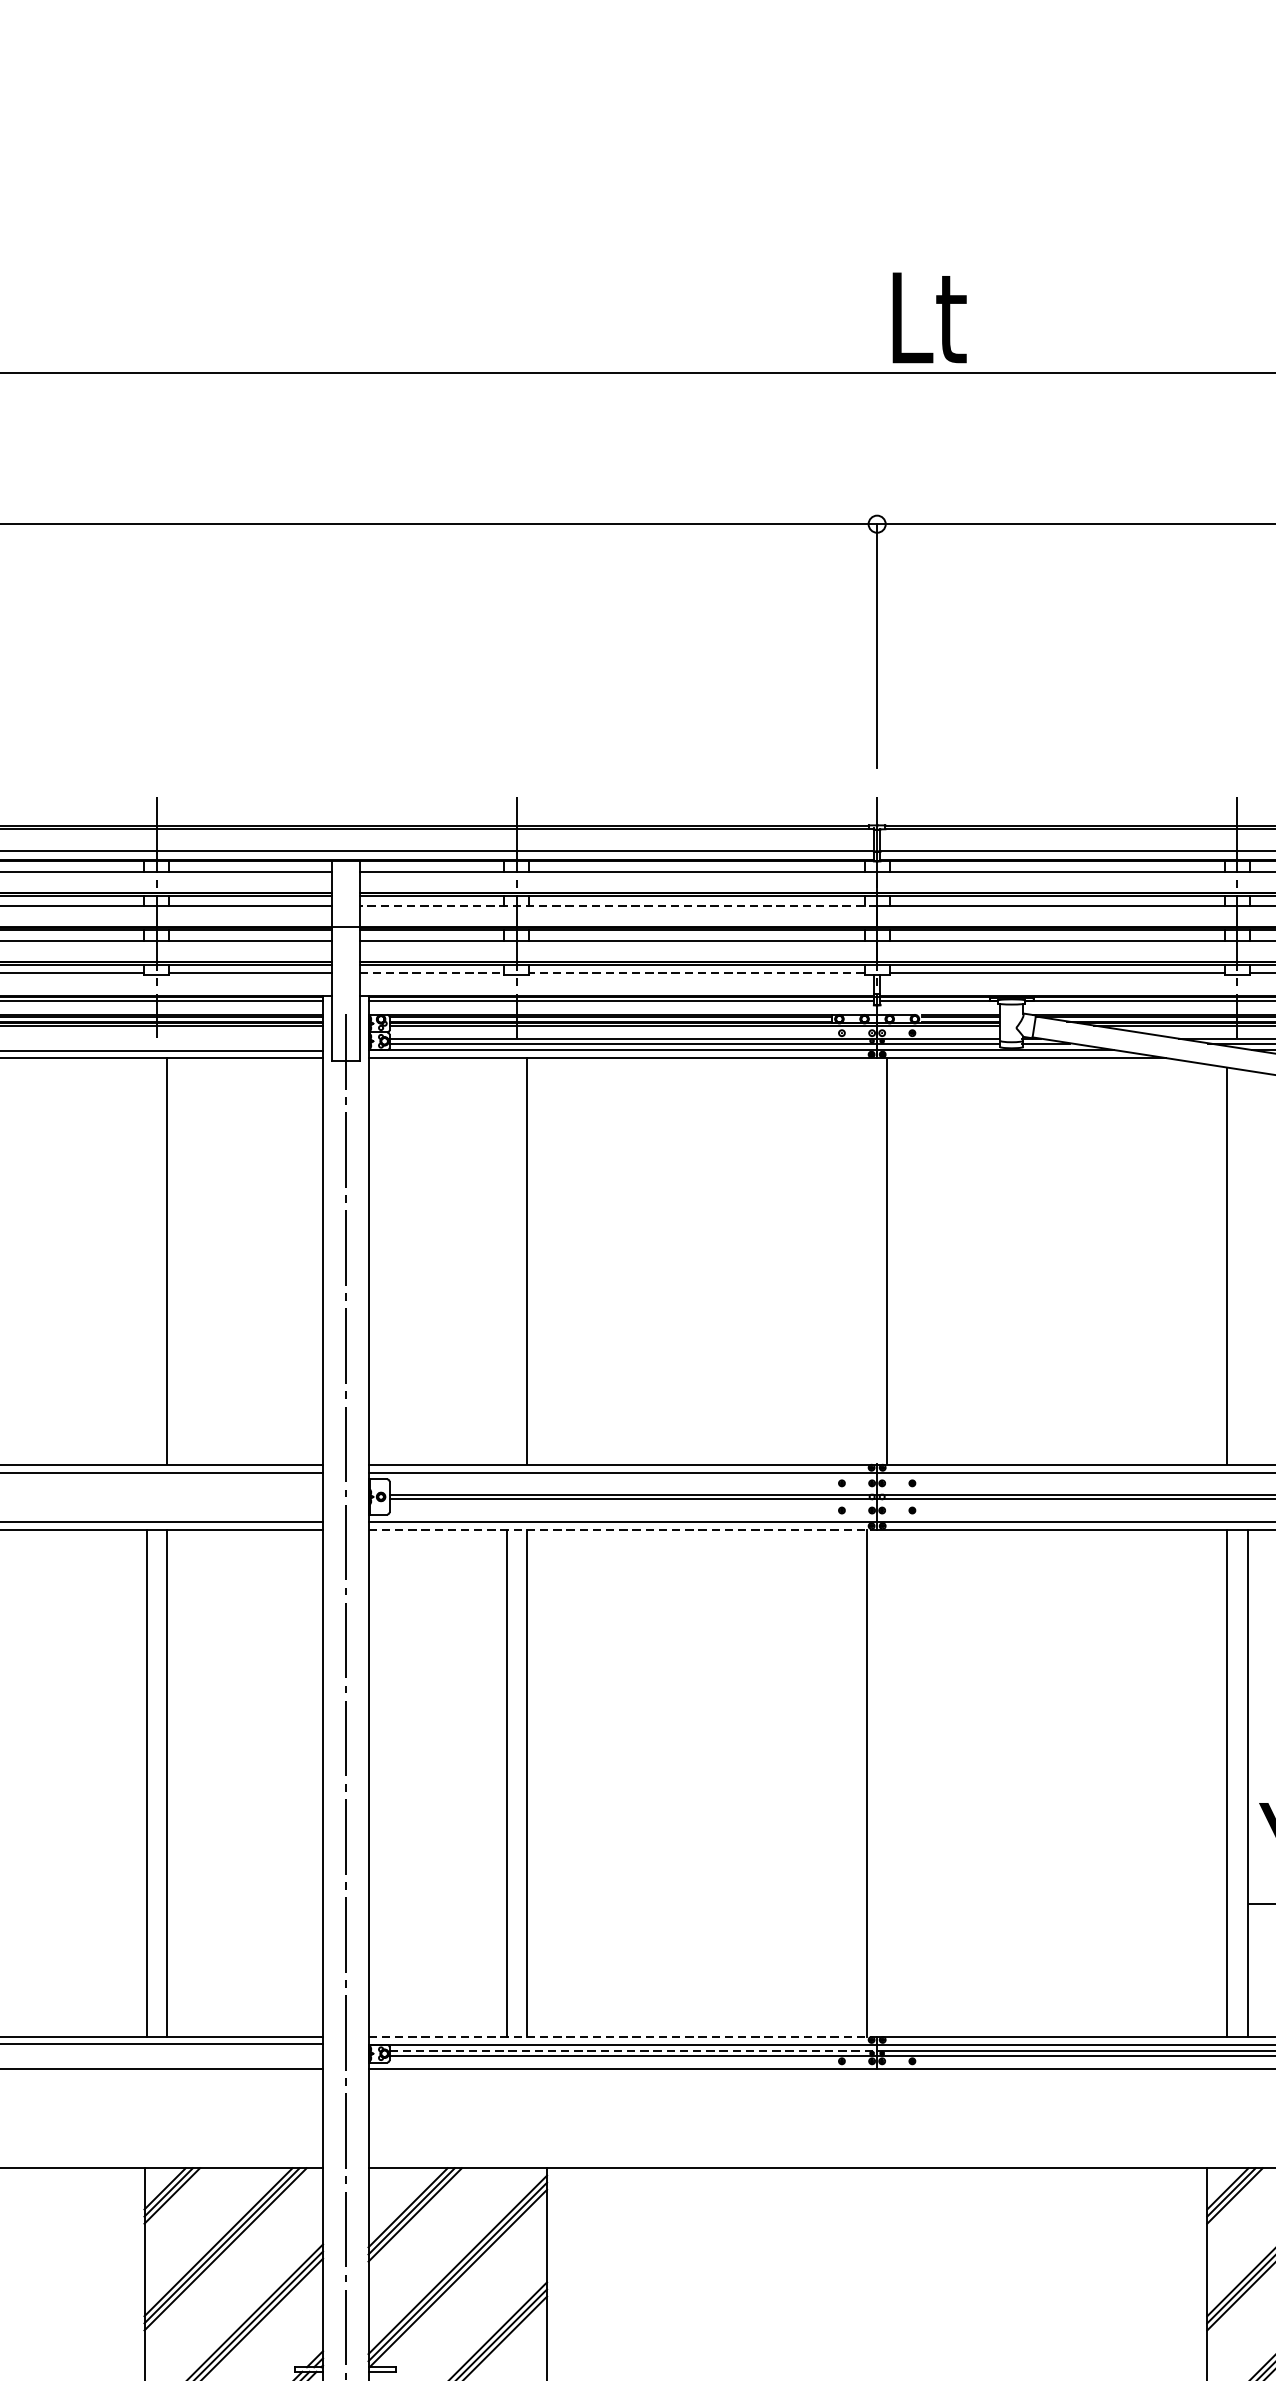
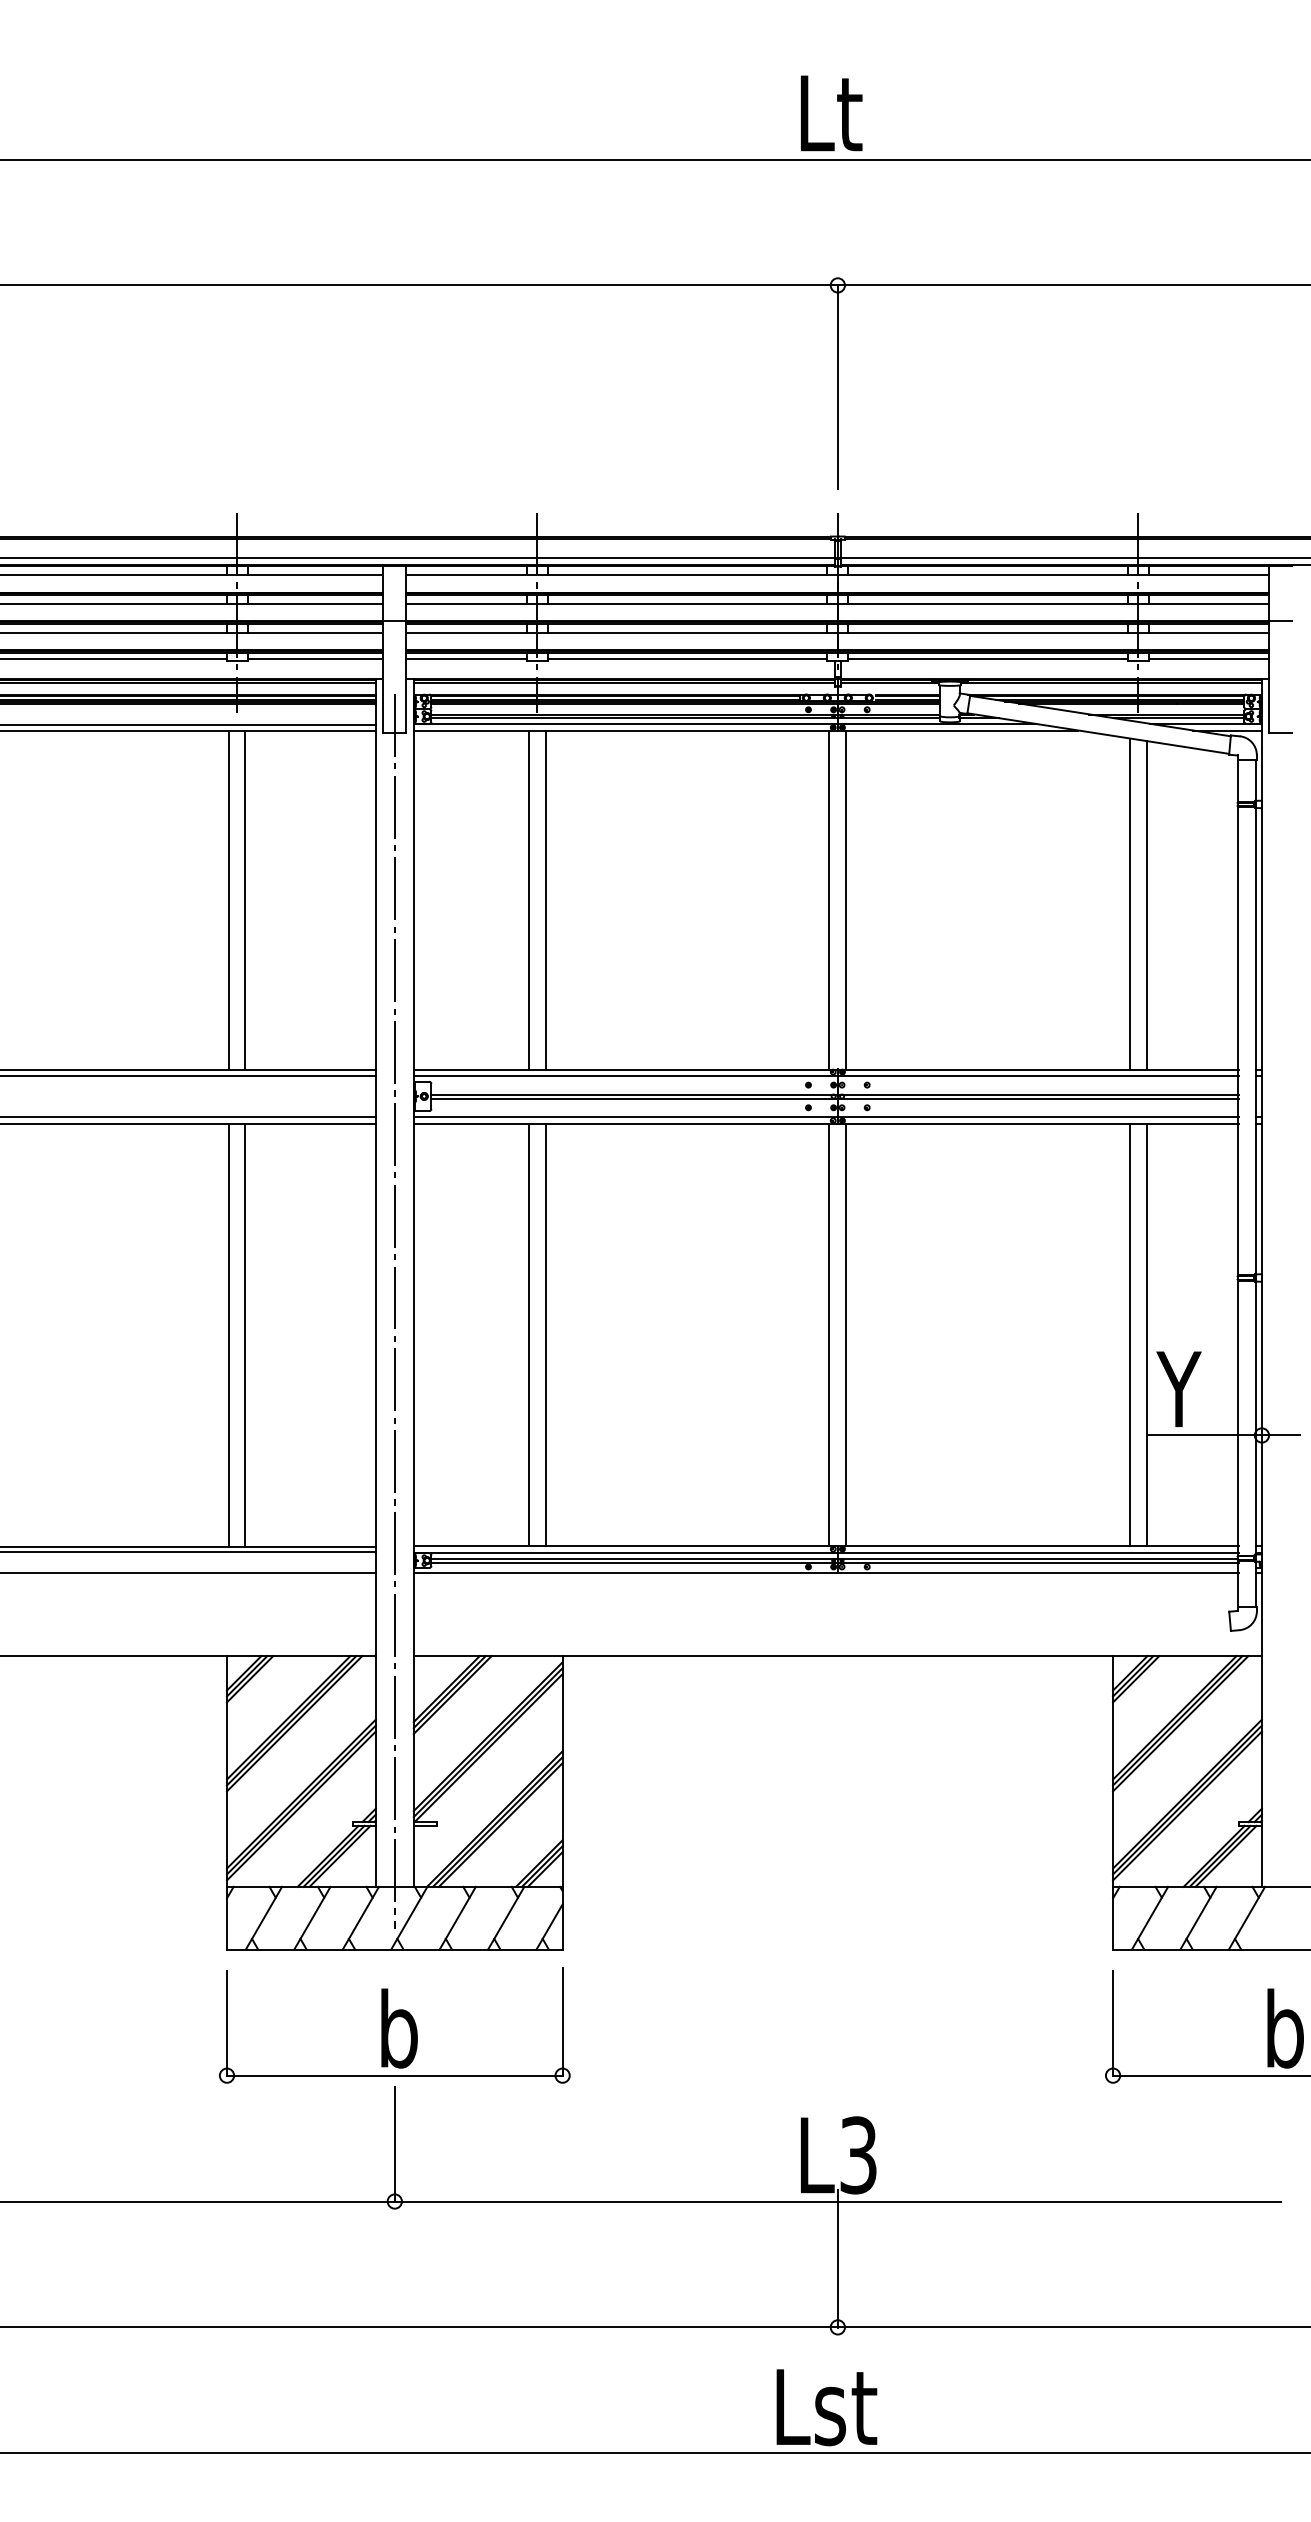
text: (929, 318) -> (831, 113), moved
line: (618, 905) -> (622, 603), dashed -> solid
line: (432, 972) -> (467, 659), dashed -> solid
line: (696, 972) -> (687, 659), dashed -> solid
line: (146, 1260) -> (228, 899), added
line: (507, 1260) -> (529, 899), added
line: (867, 1260) -> (829, 899), added
line: (1247, 1267) -> (1146, 905), added
line: (623, 1529) -> (626, 1123), dashed -> solid
line: (887, 1782) -> (846, 1334), added
line: (623, 2036) -> (626, 1546), dashed -> solid
line: (634, 2051) -> (635, 1558), dashed -> solid

